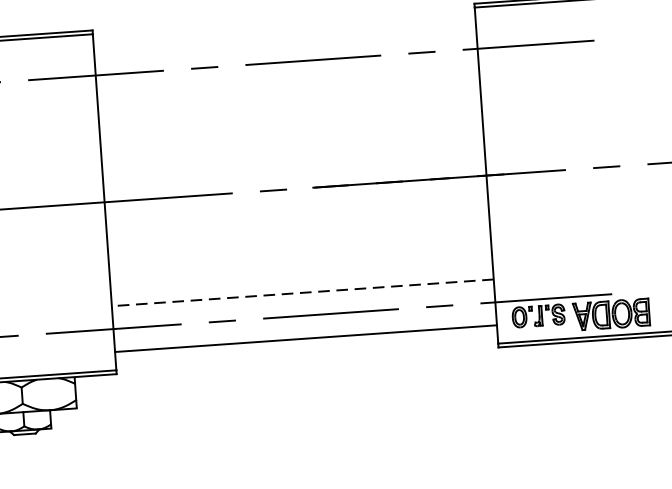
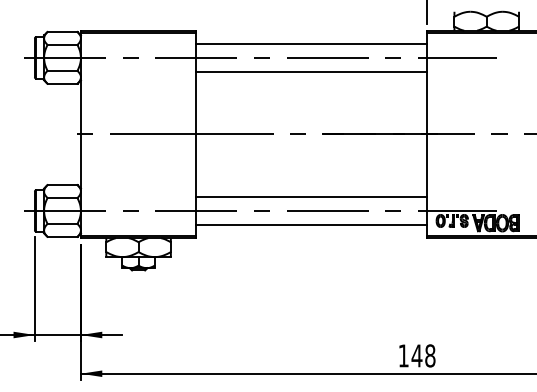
line: (285, 39) -> (311, 44), added
line: (288, 84) -> (311, 71), added
line: (302, 293) -> (311, 197), dashed -> solid

